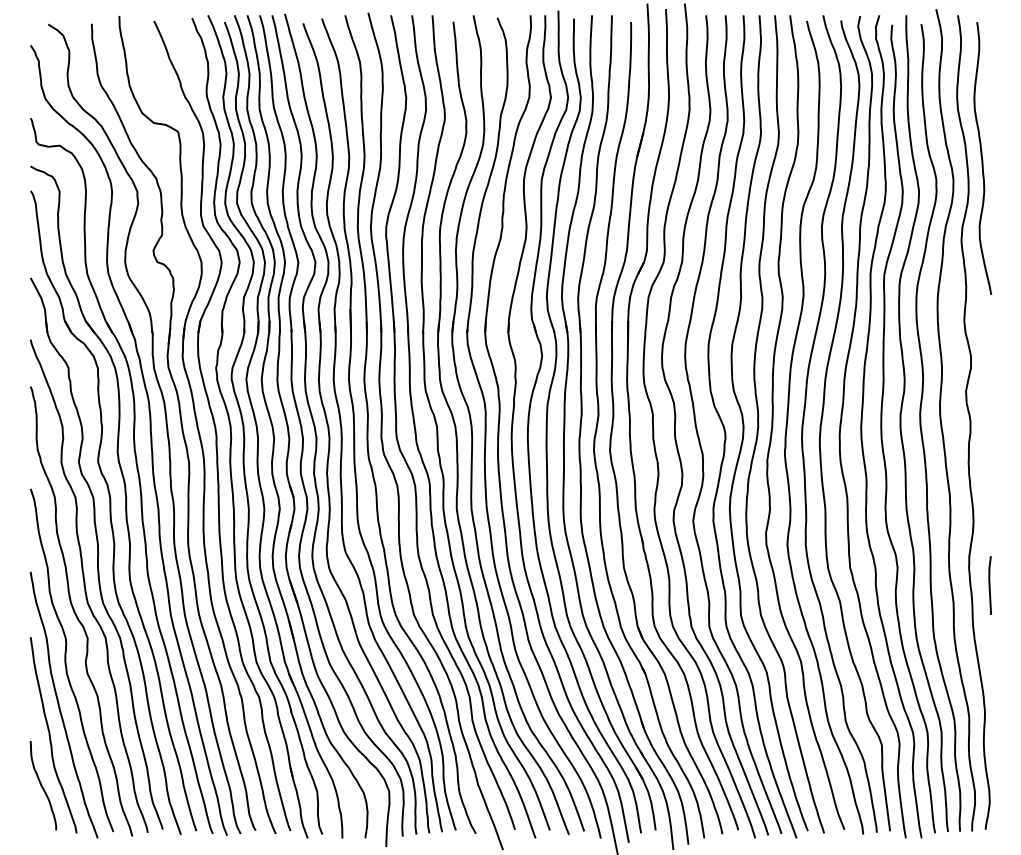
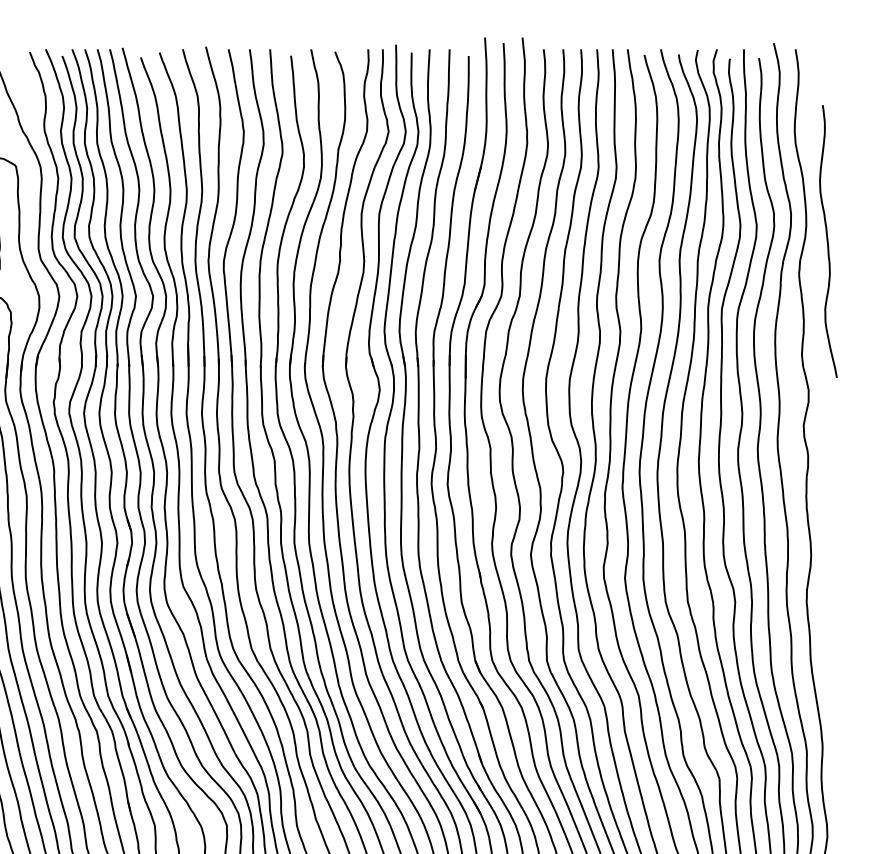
curve: (982, 158) -> (828, 241), moved
line: (989, 585) -> (827, 619), removed

